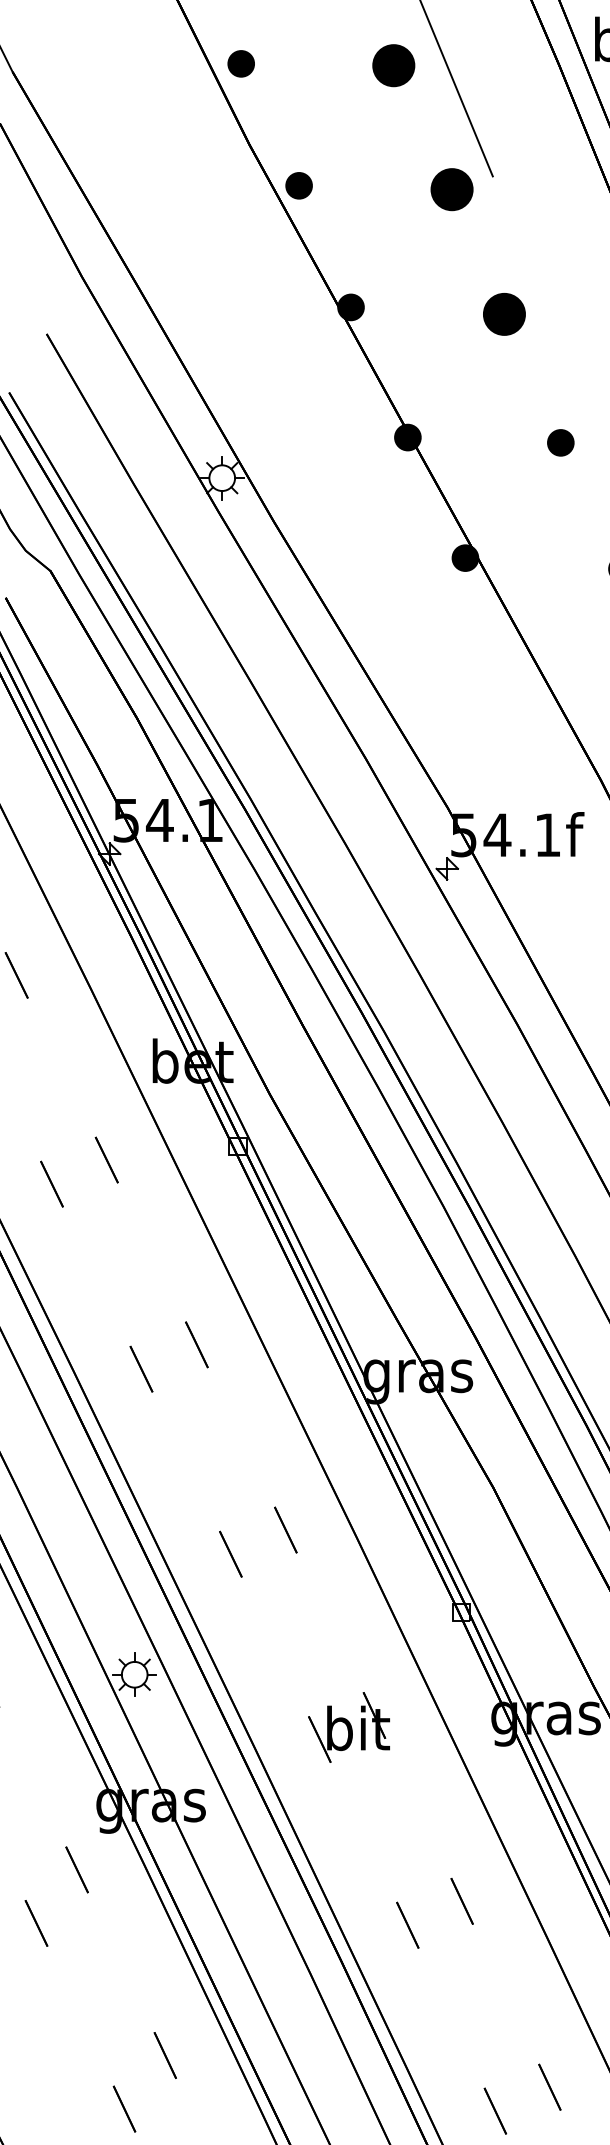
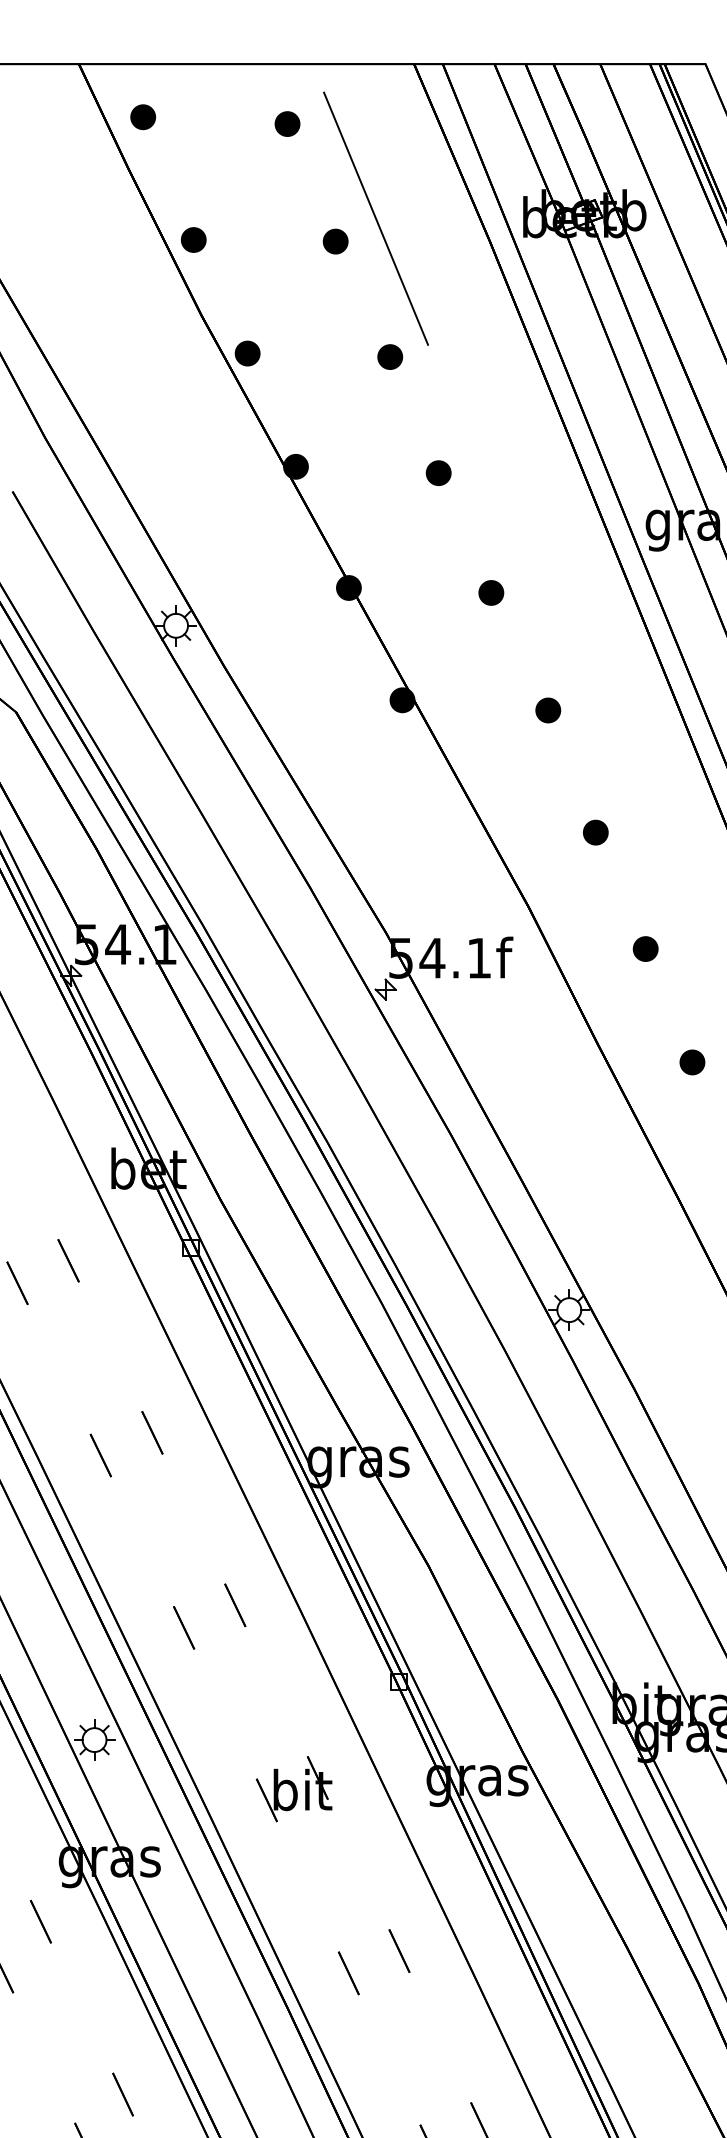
part: (393, 65) -> (335, 241), size x0.62
part: (452, 188) -> (390, 356), size x0.62
part: (504, 313) -> (438, 472), size x0.62

